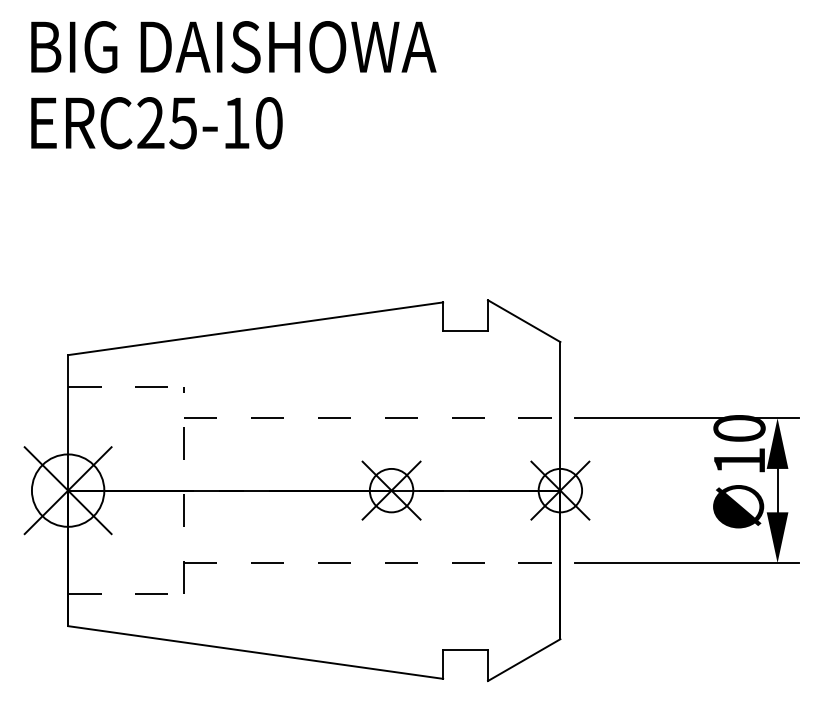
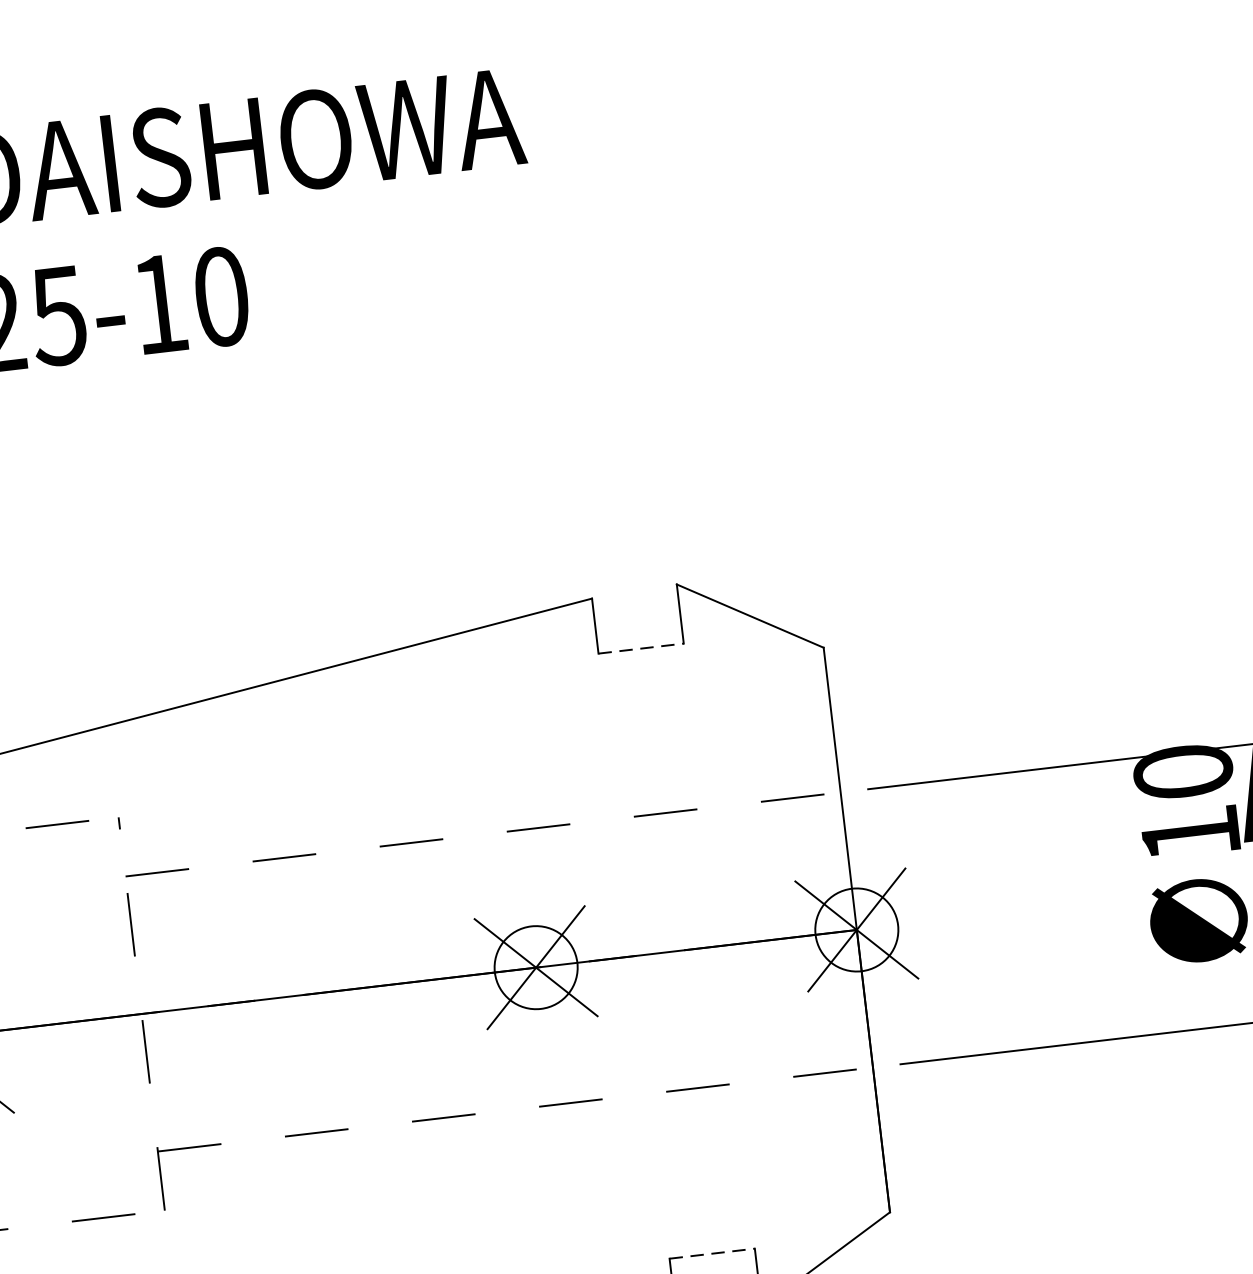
line: (466, 331) -> (642, 648), solid -> dashed
line: (466, 649) -> (713, 1252), solid -> dashed

